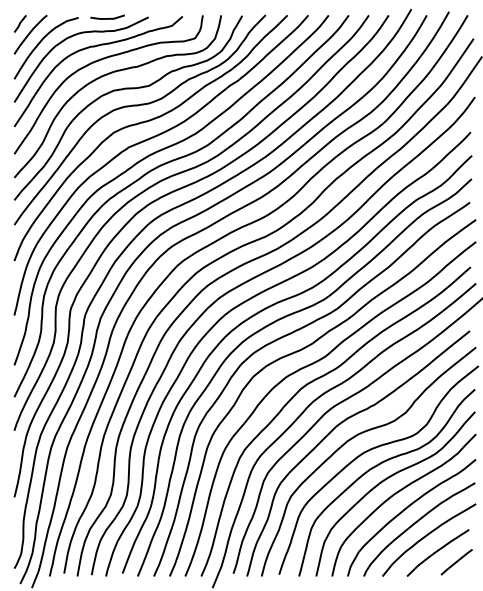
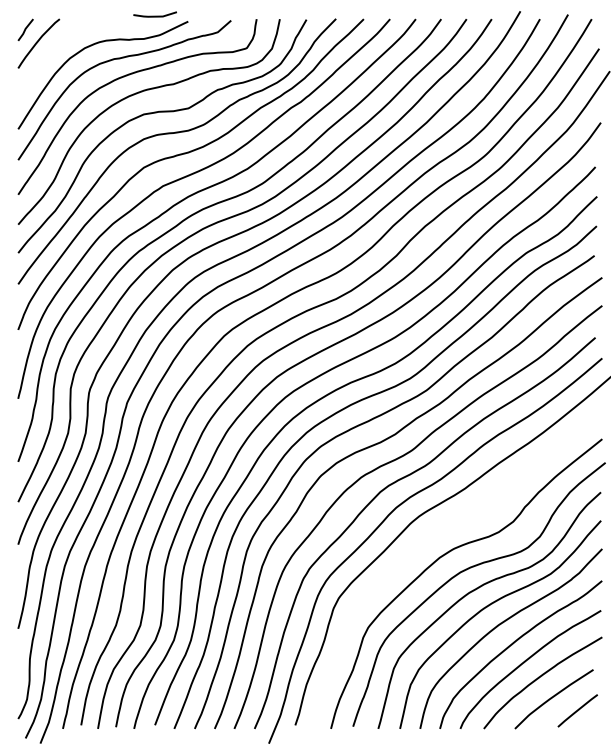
line: (107, 17) -> (154, 15), moved
curve: (39, 44) -> (50, 55), removed
curve: (334, 429) -> (422, 543), removed

